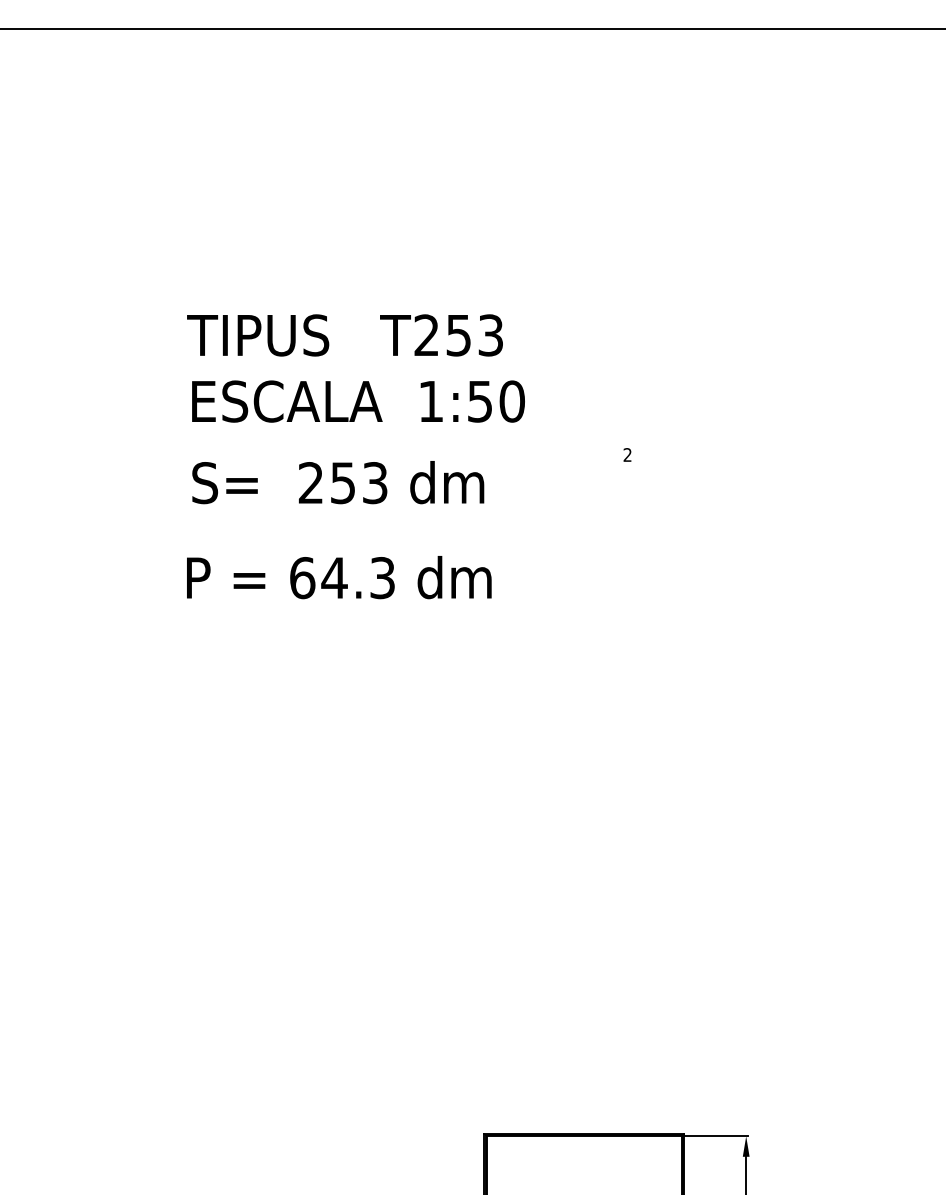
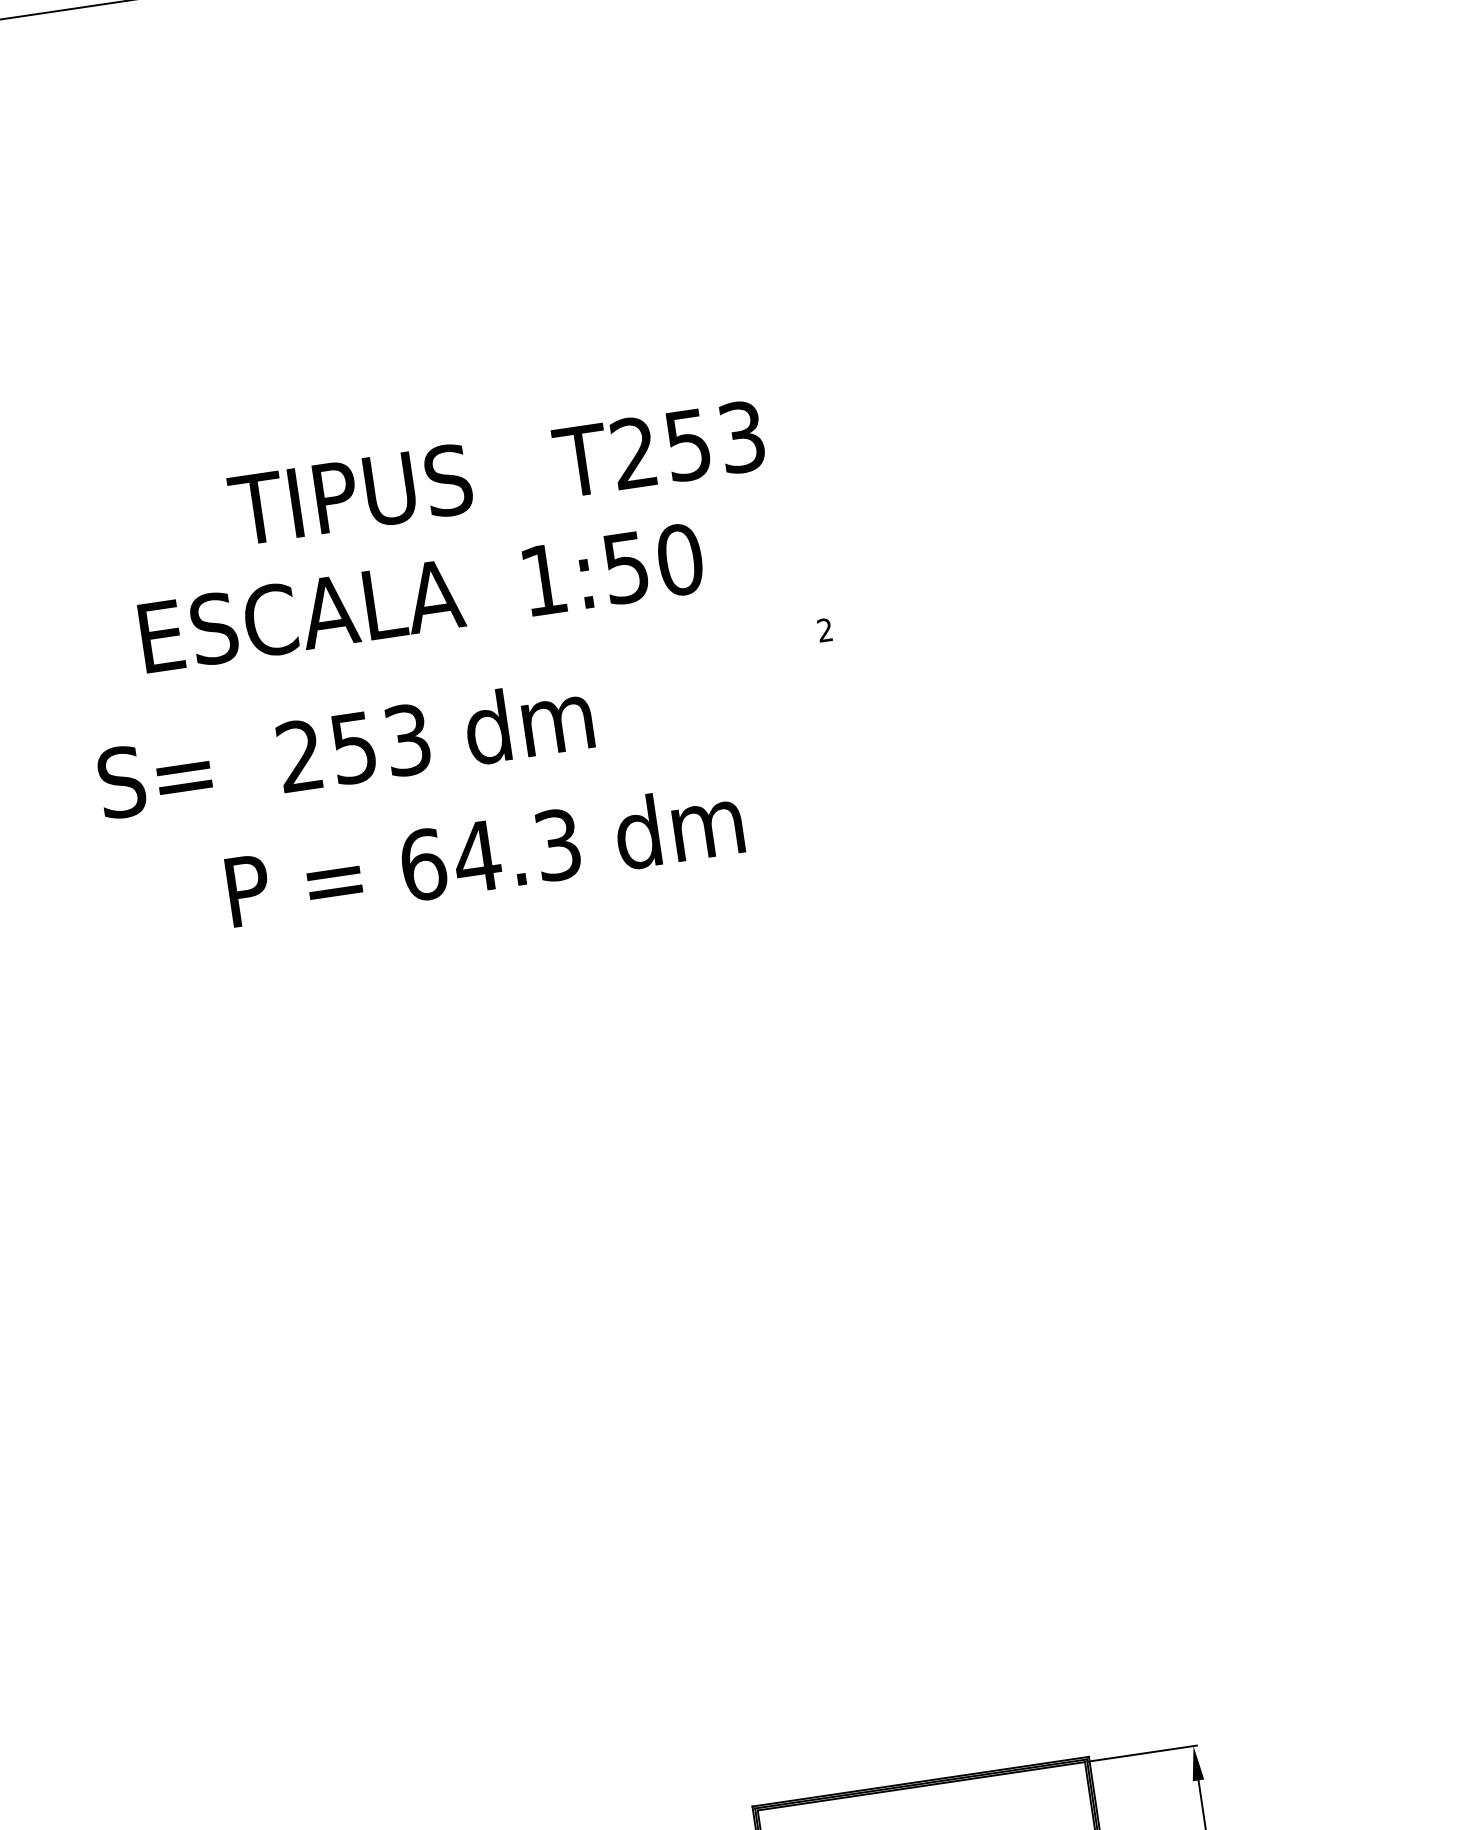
text: (344, 335) -> (495, 473), moved
text: (358, 401) -> (421, 597), moved
text: (339, 577) -> (485, 854), moved

